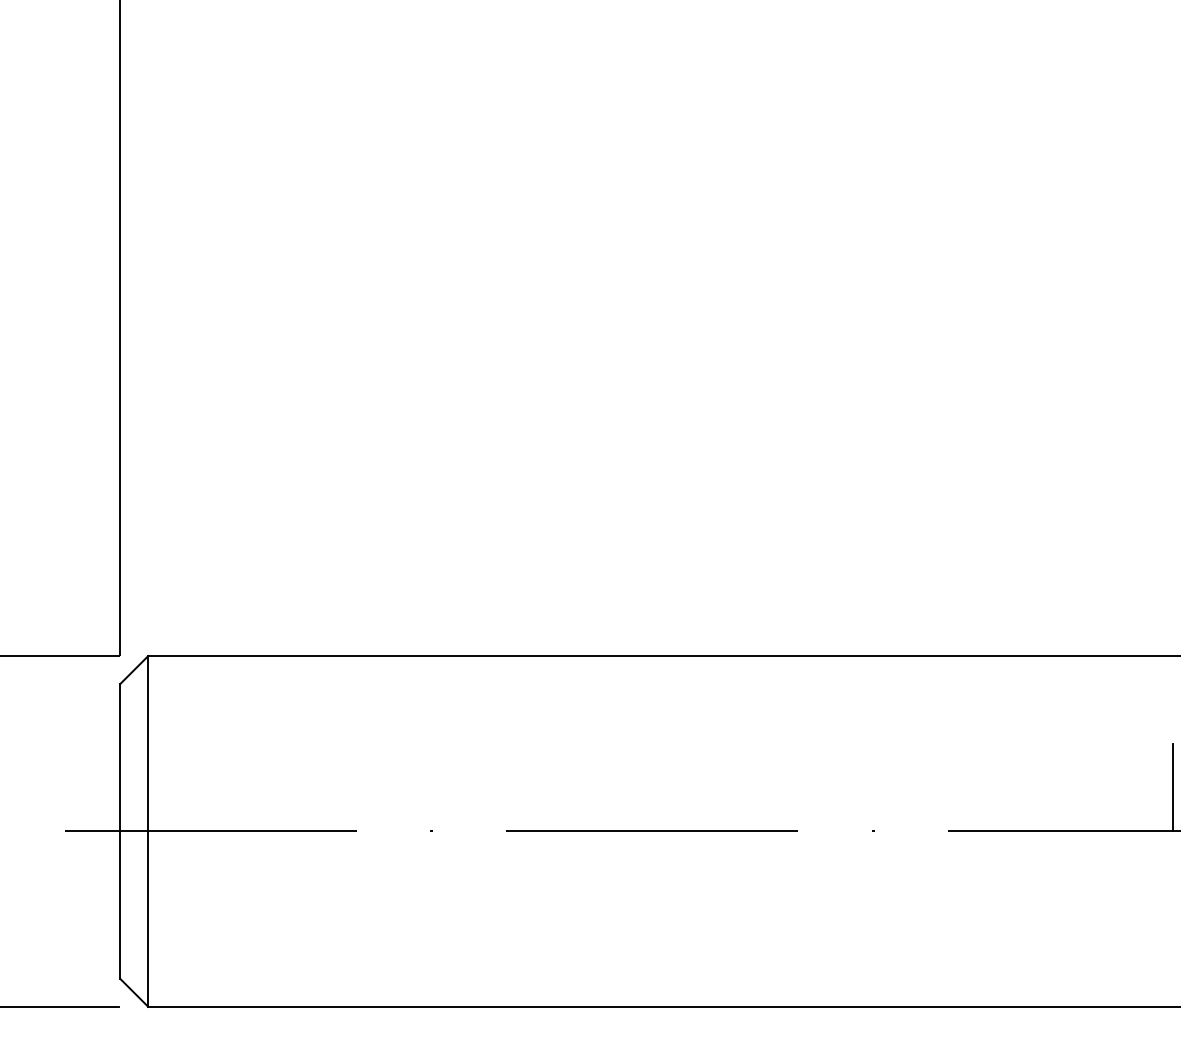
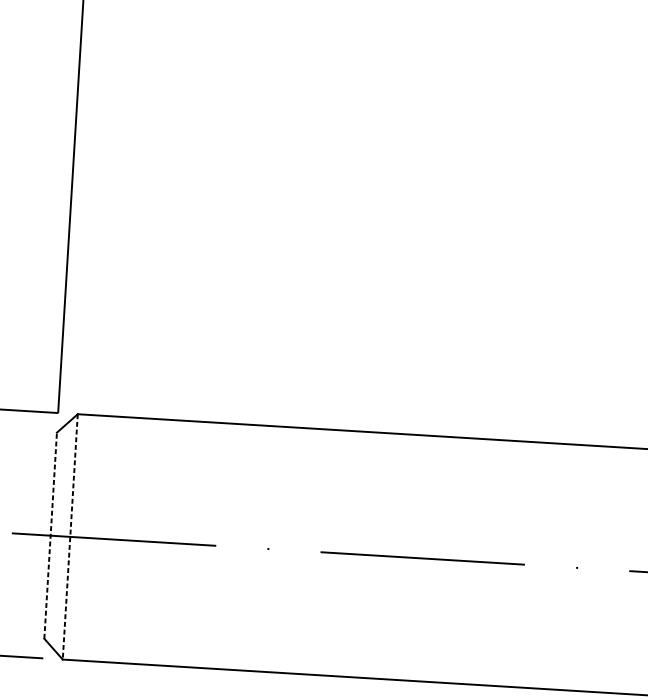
line: (120, 830) -> (50, 535), solid -> dashed
line: (148, 831) -> (70, 536), solid -> dashed

